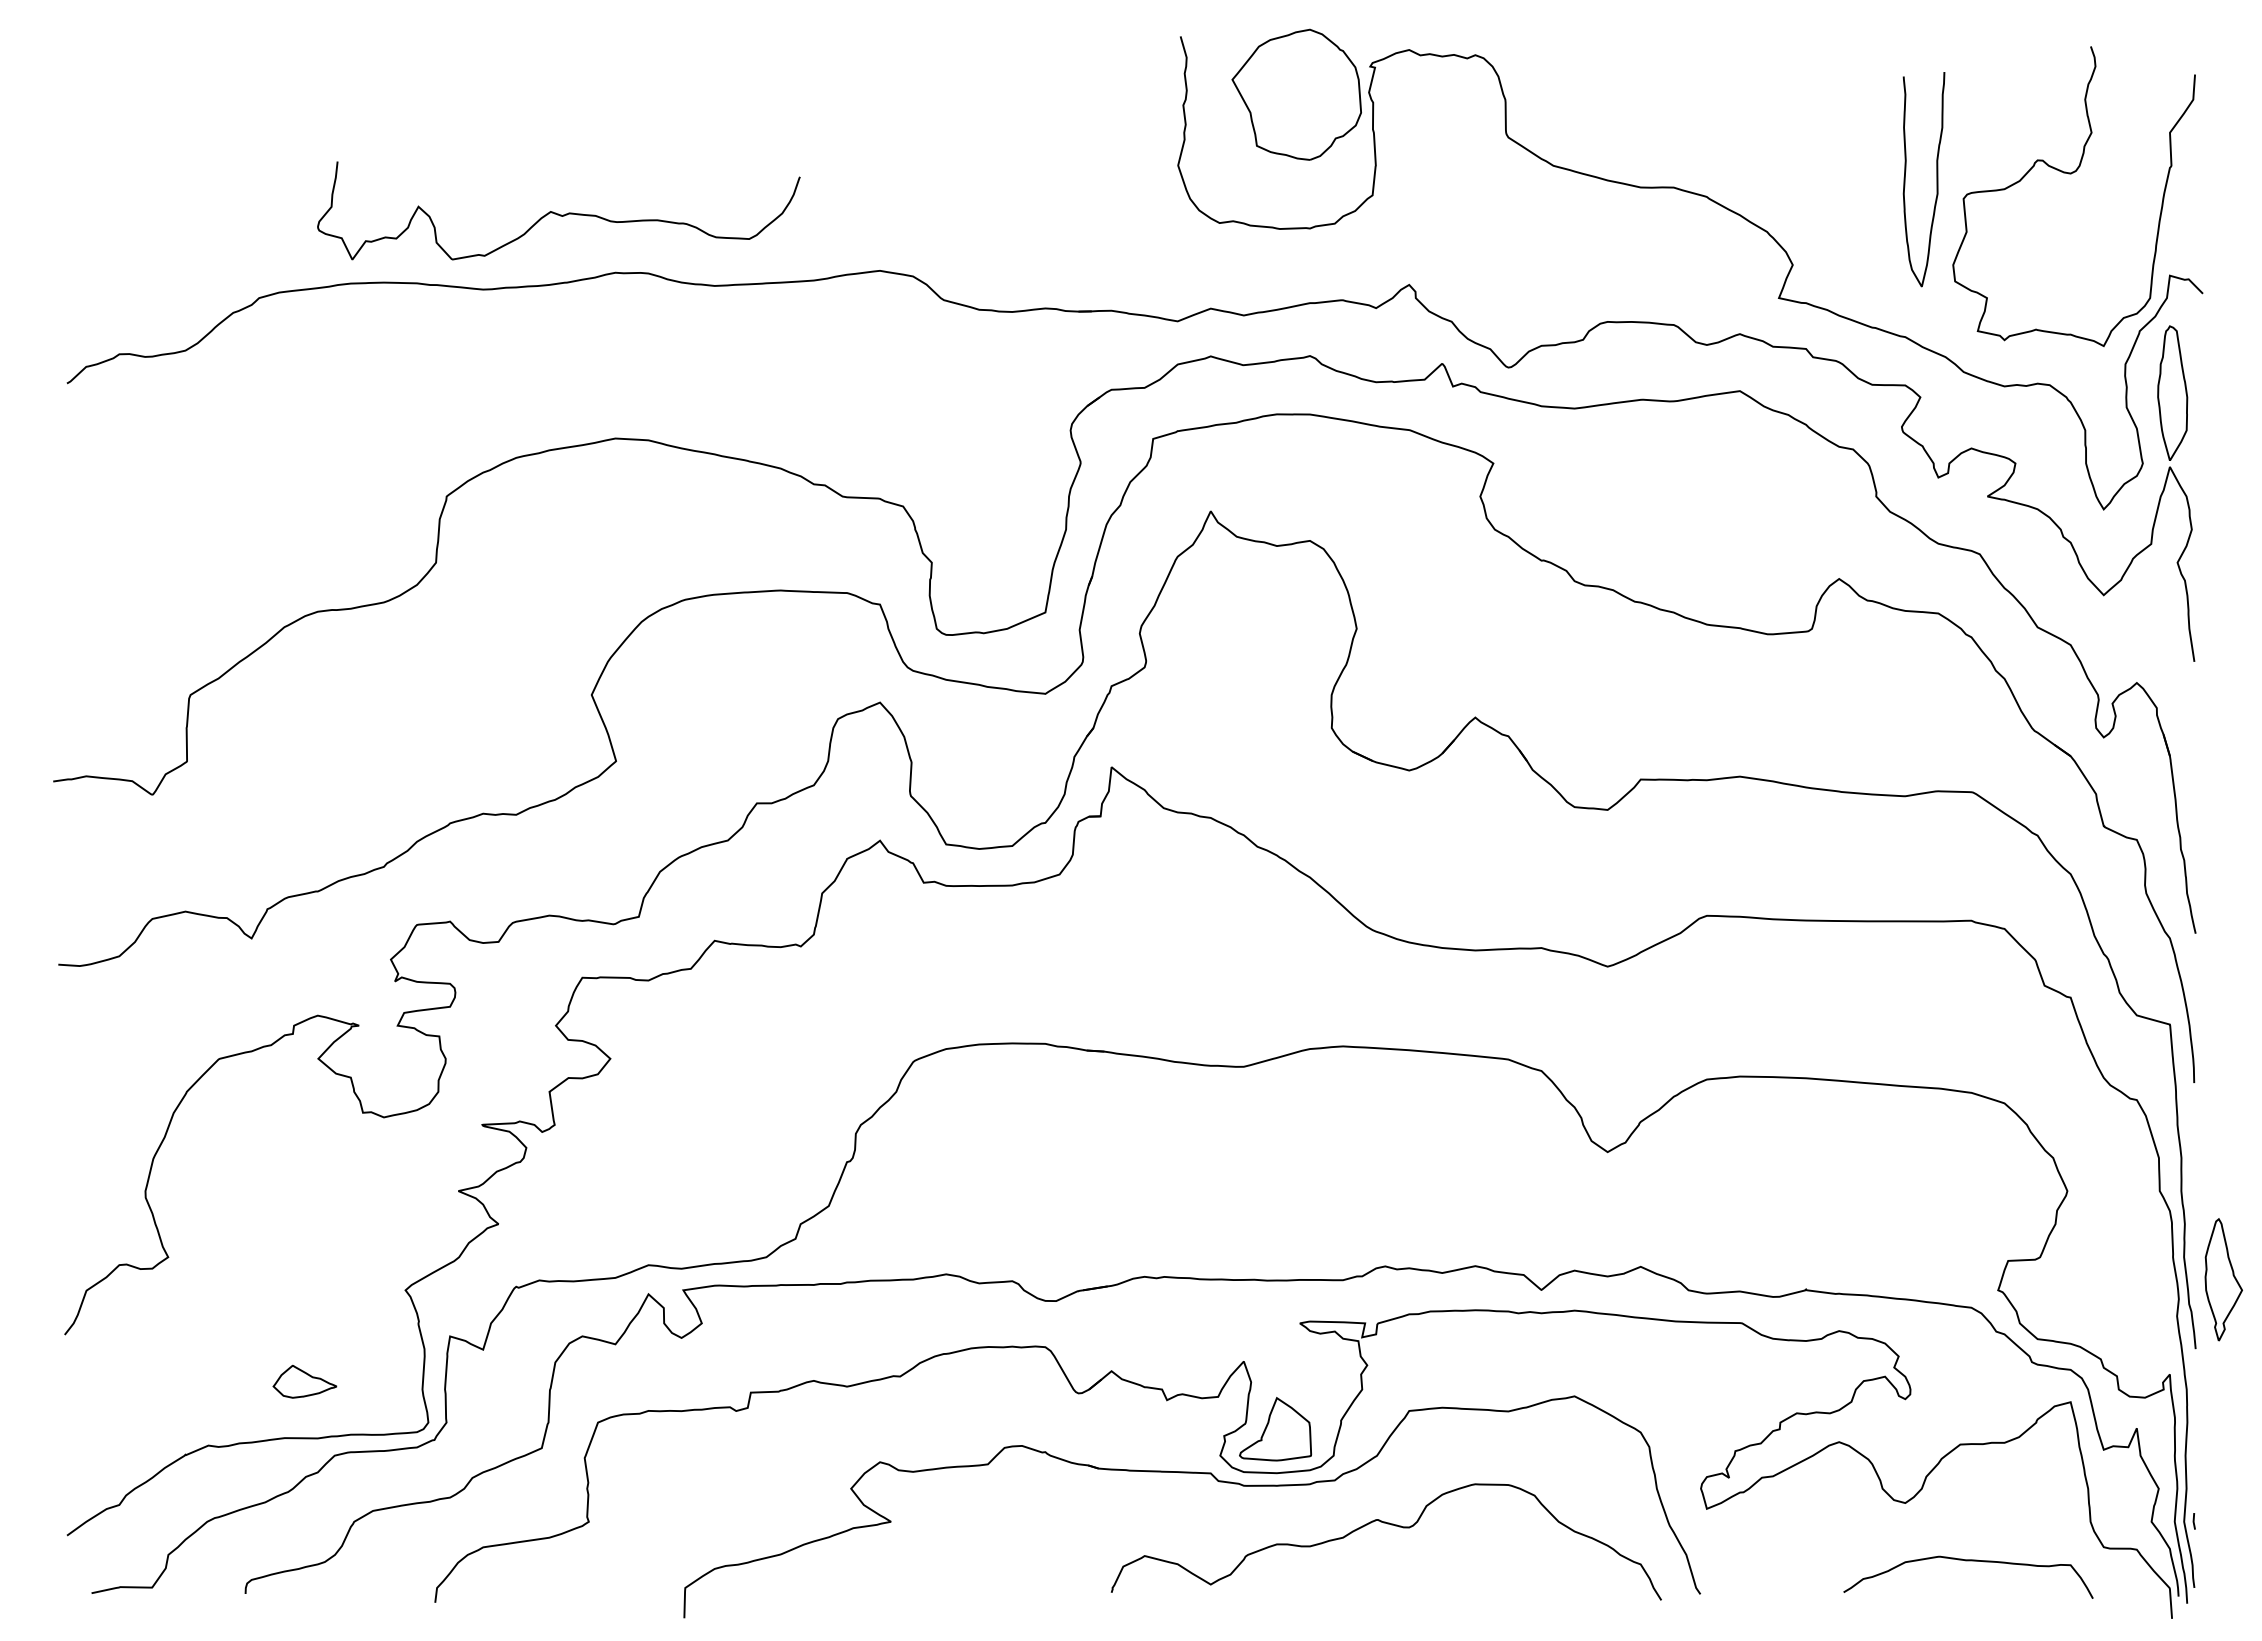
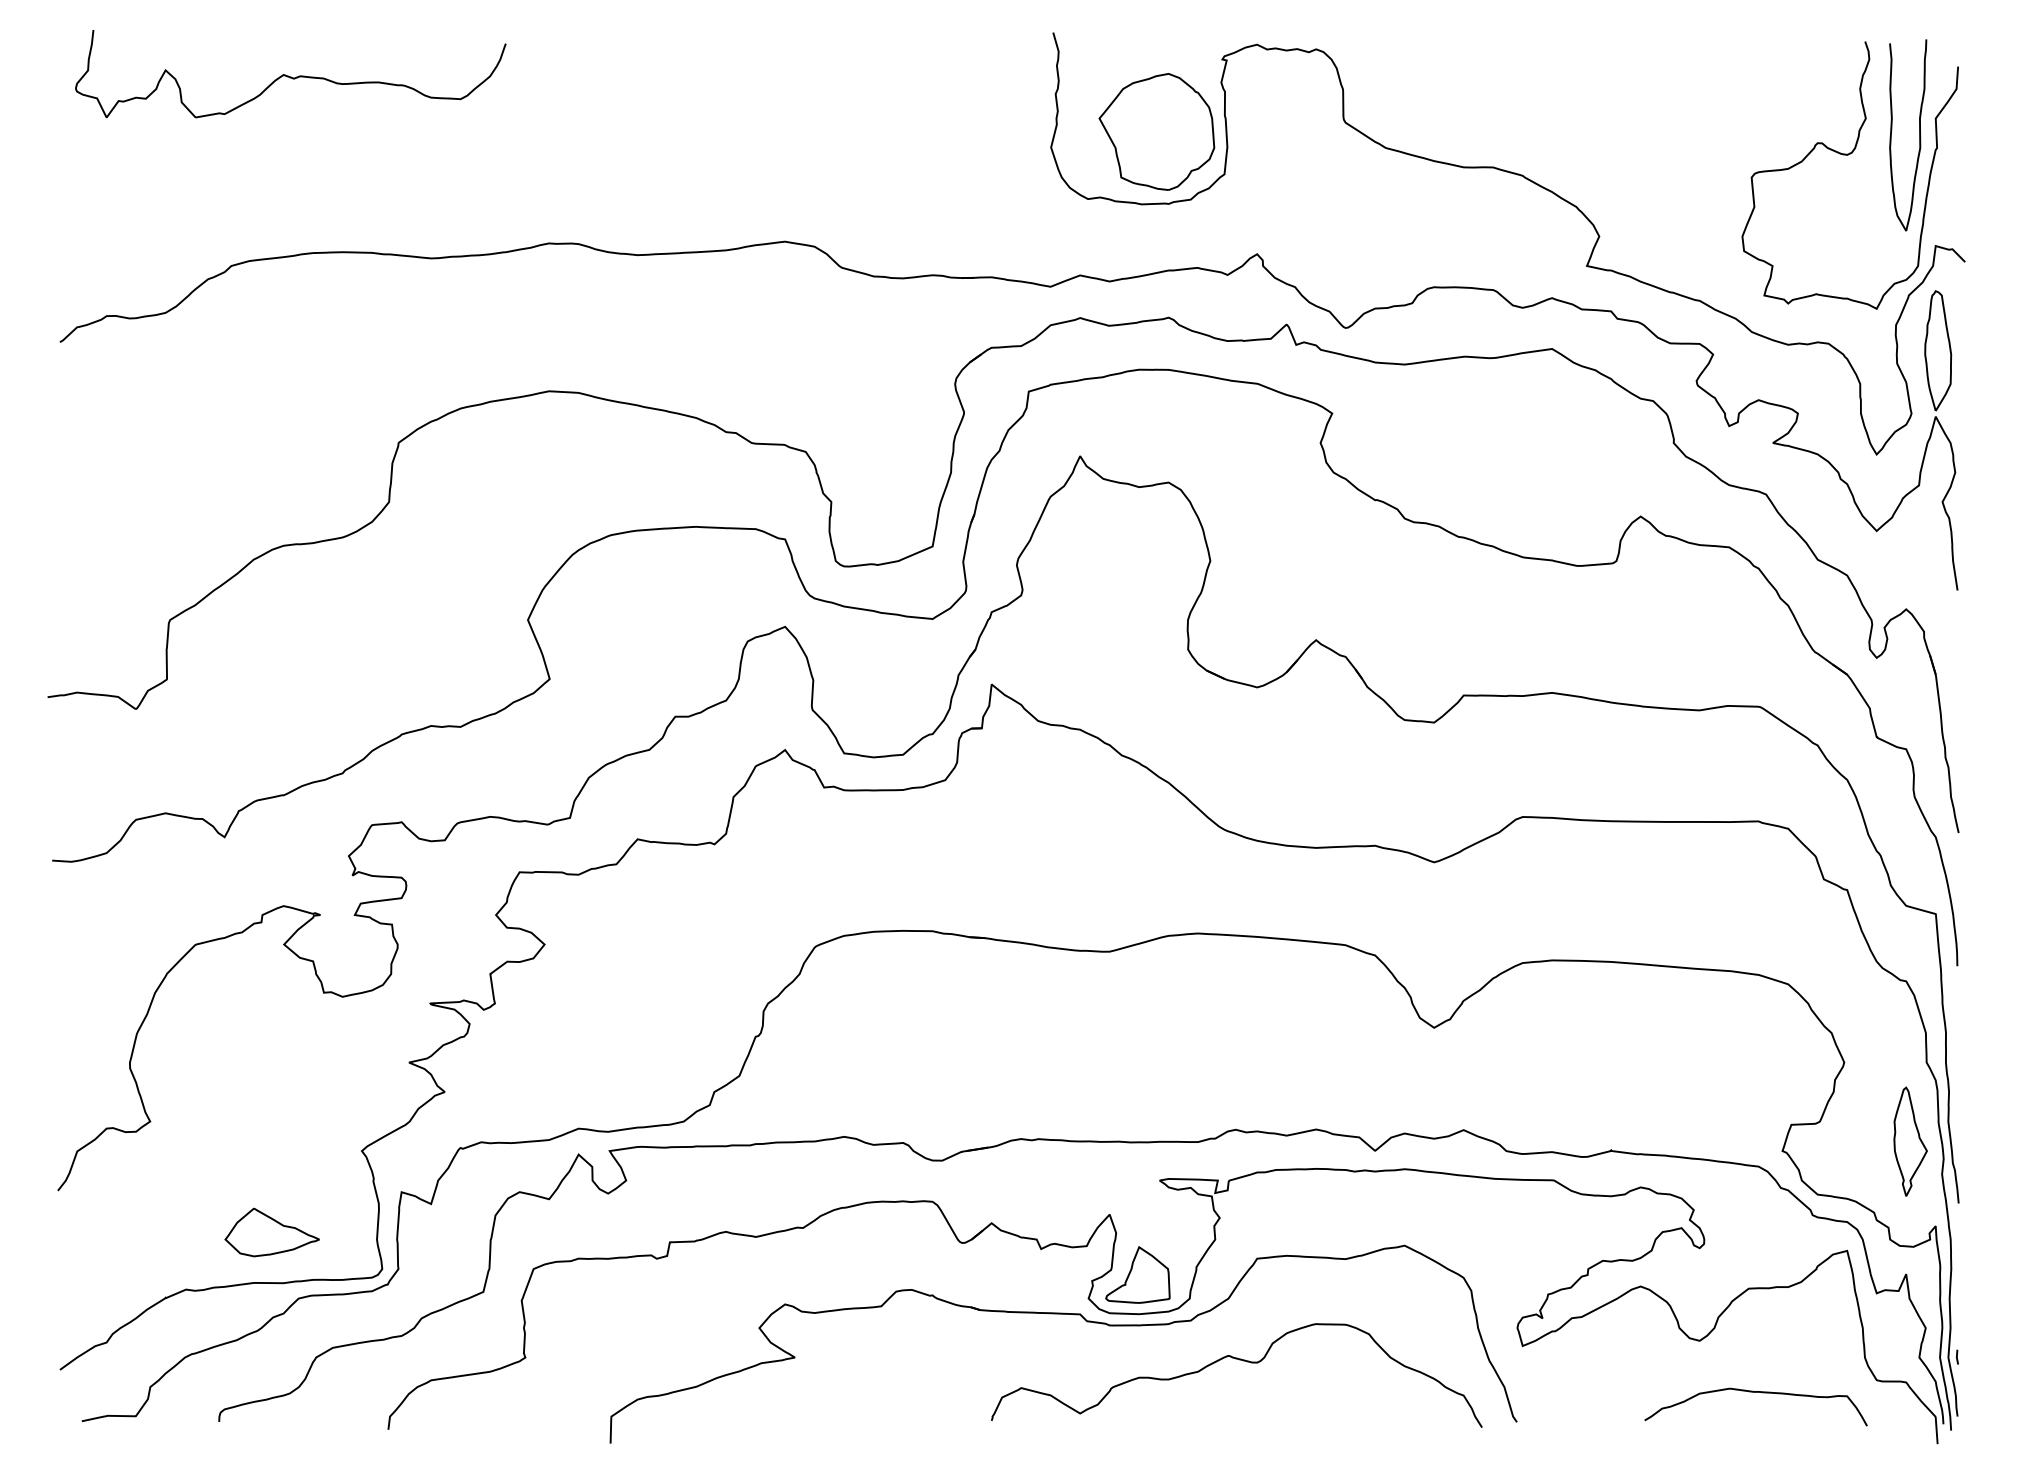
part: (1296, 94) -> (1156, 131), moved
curve: (1936, 179) -> (1919, 135), moved
curve: (558, 213) -> (290, 76), moved
part: (2223, 1279) -> (1910, 1141), moved
part: (304, 1381) -> (271, 1232), size x1.67

